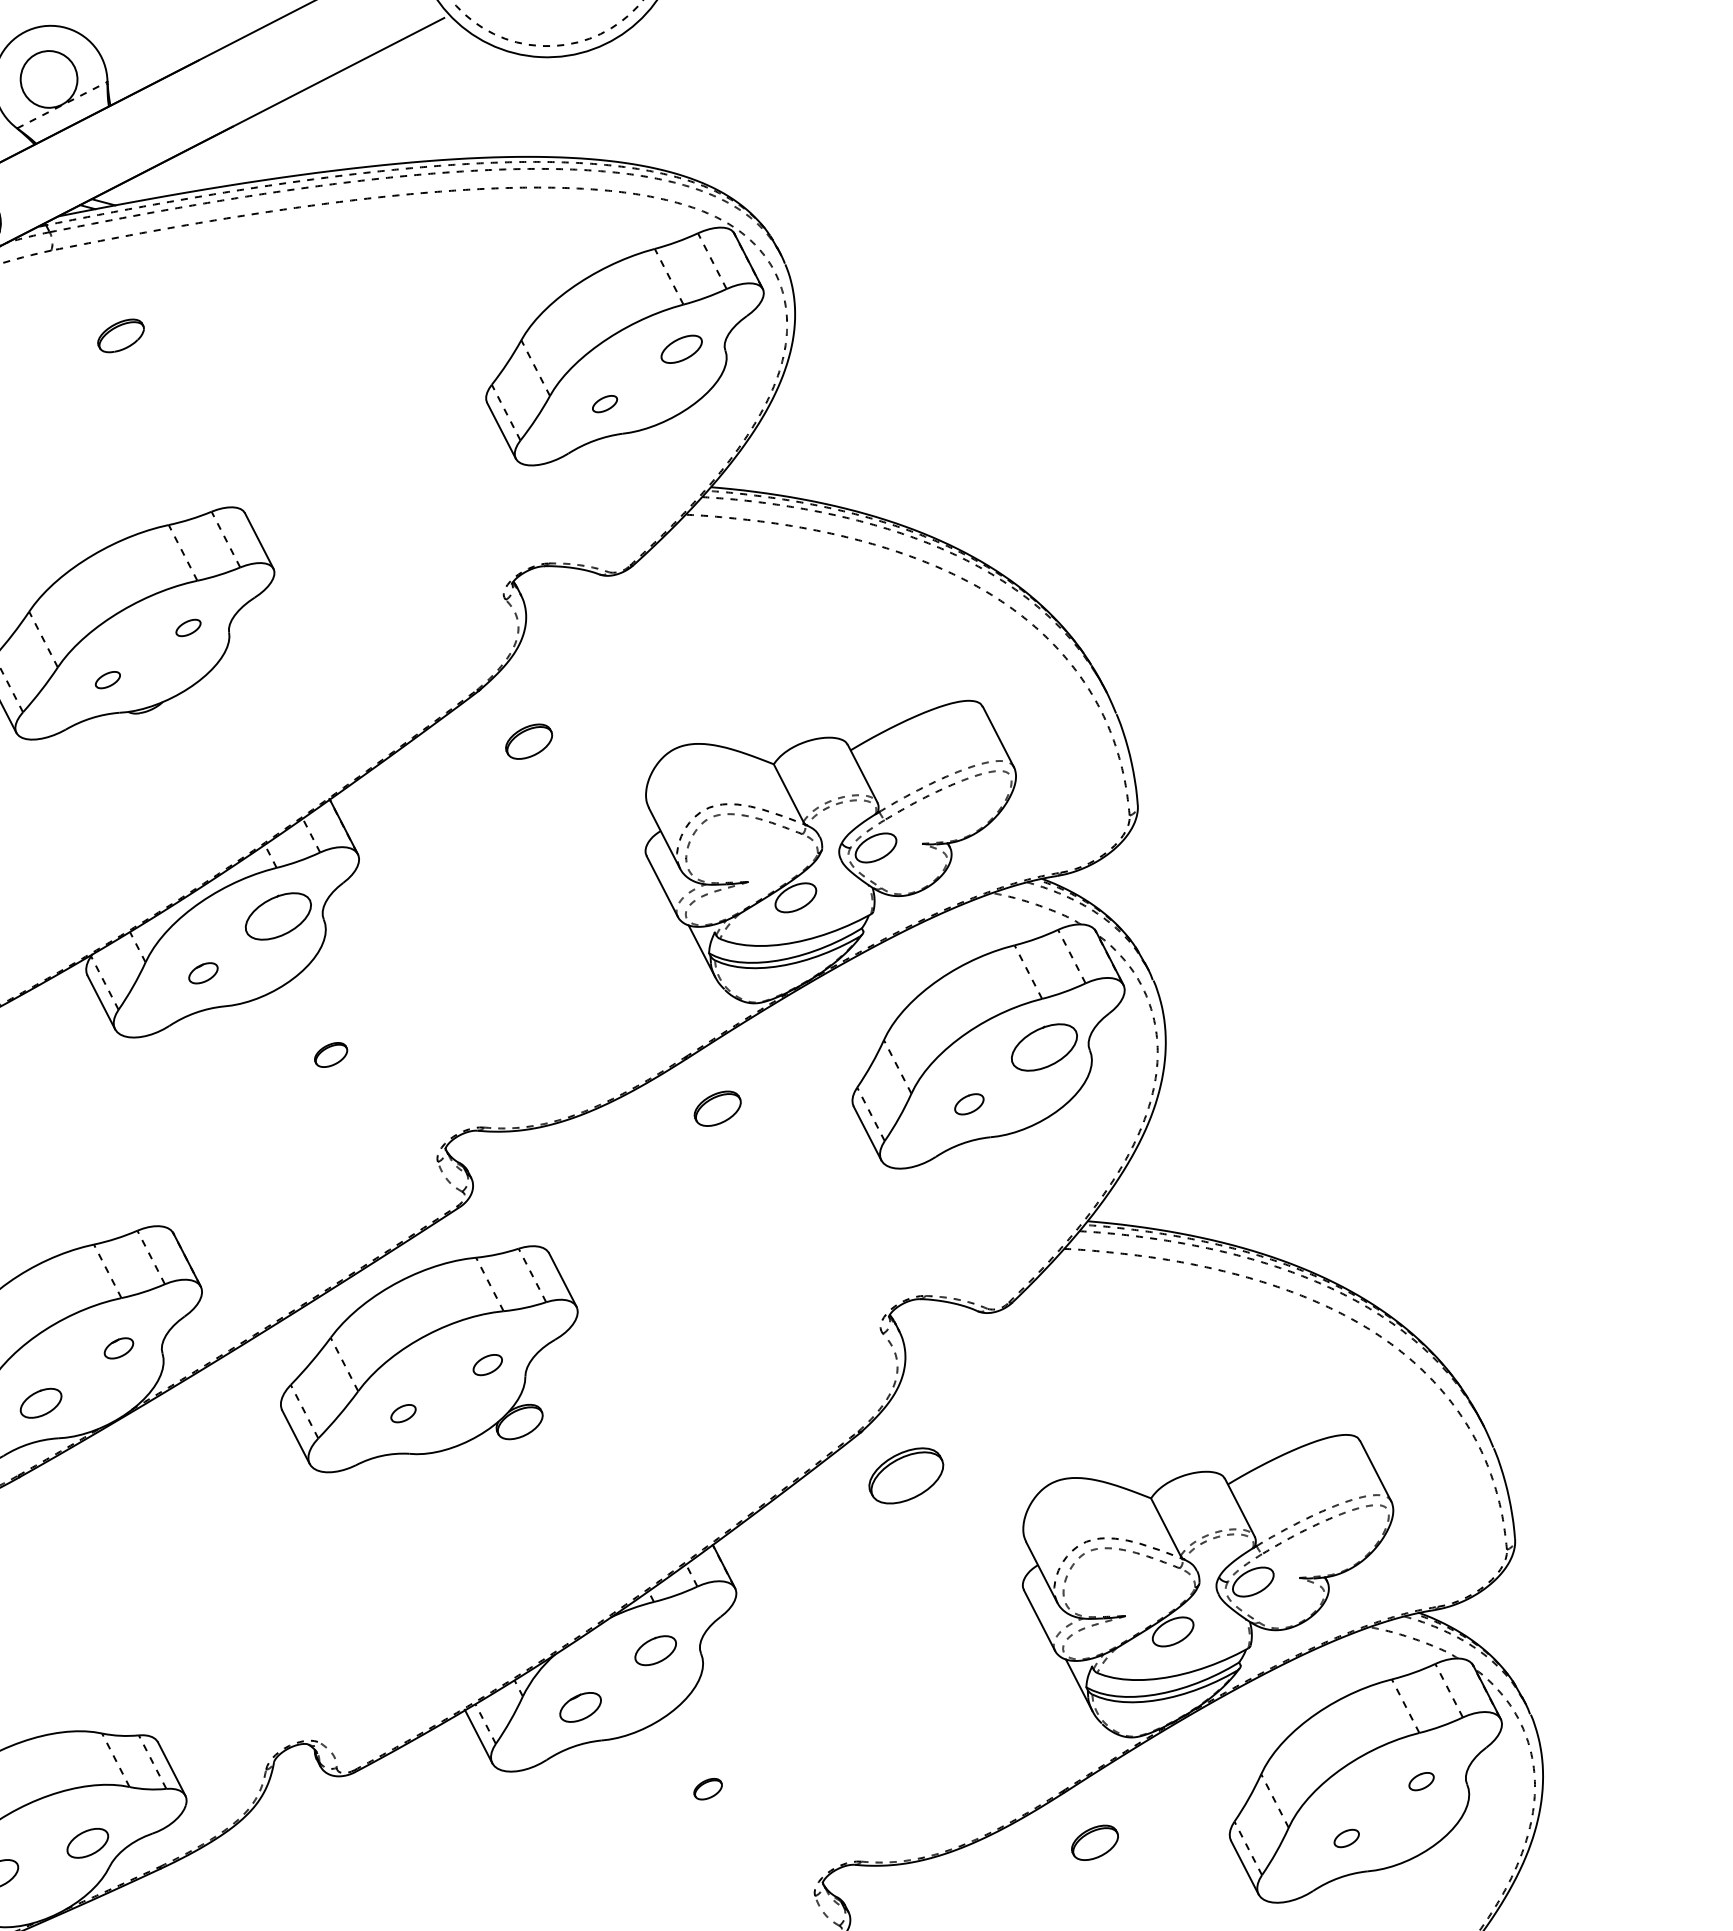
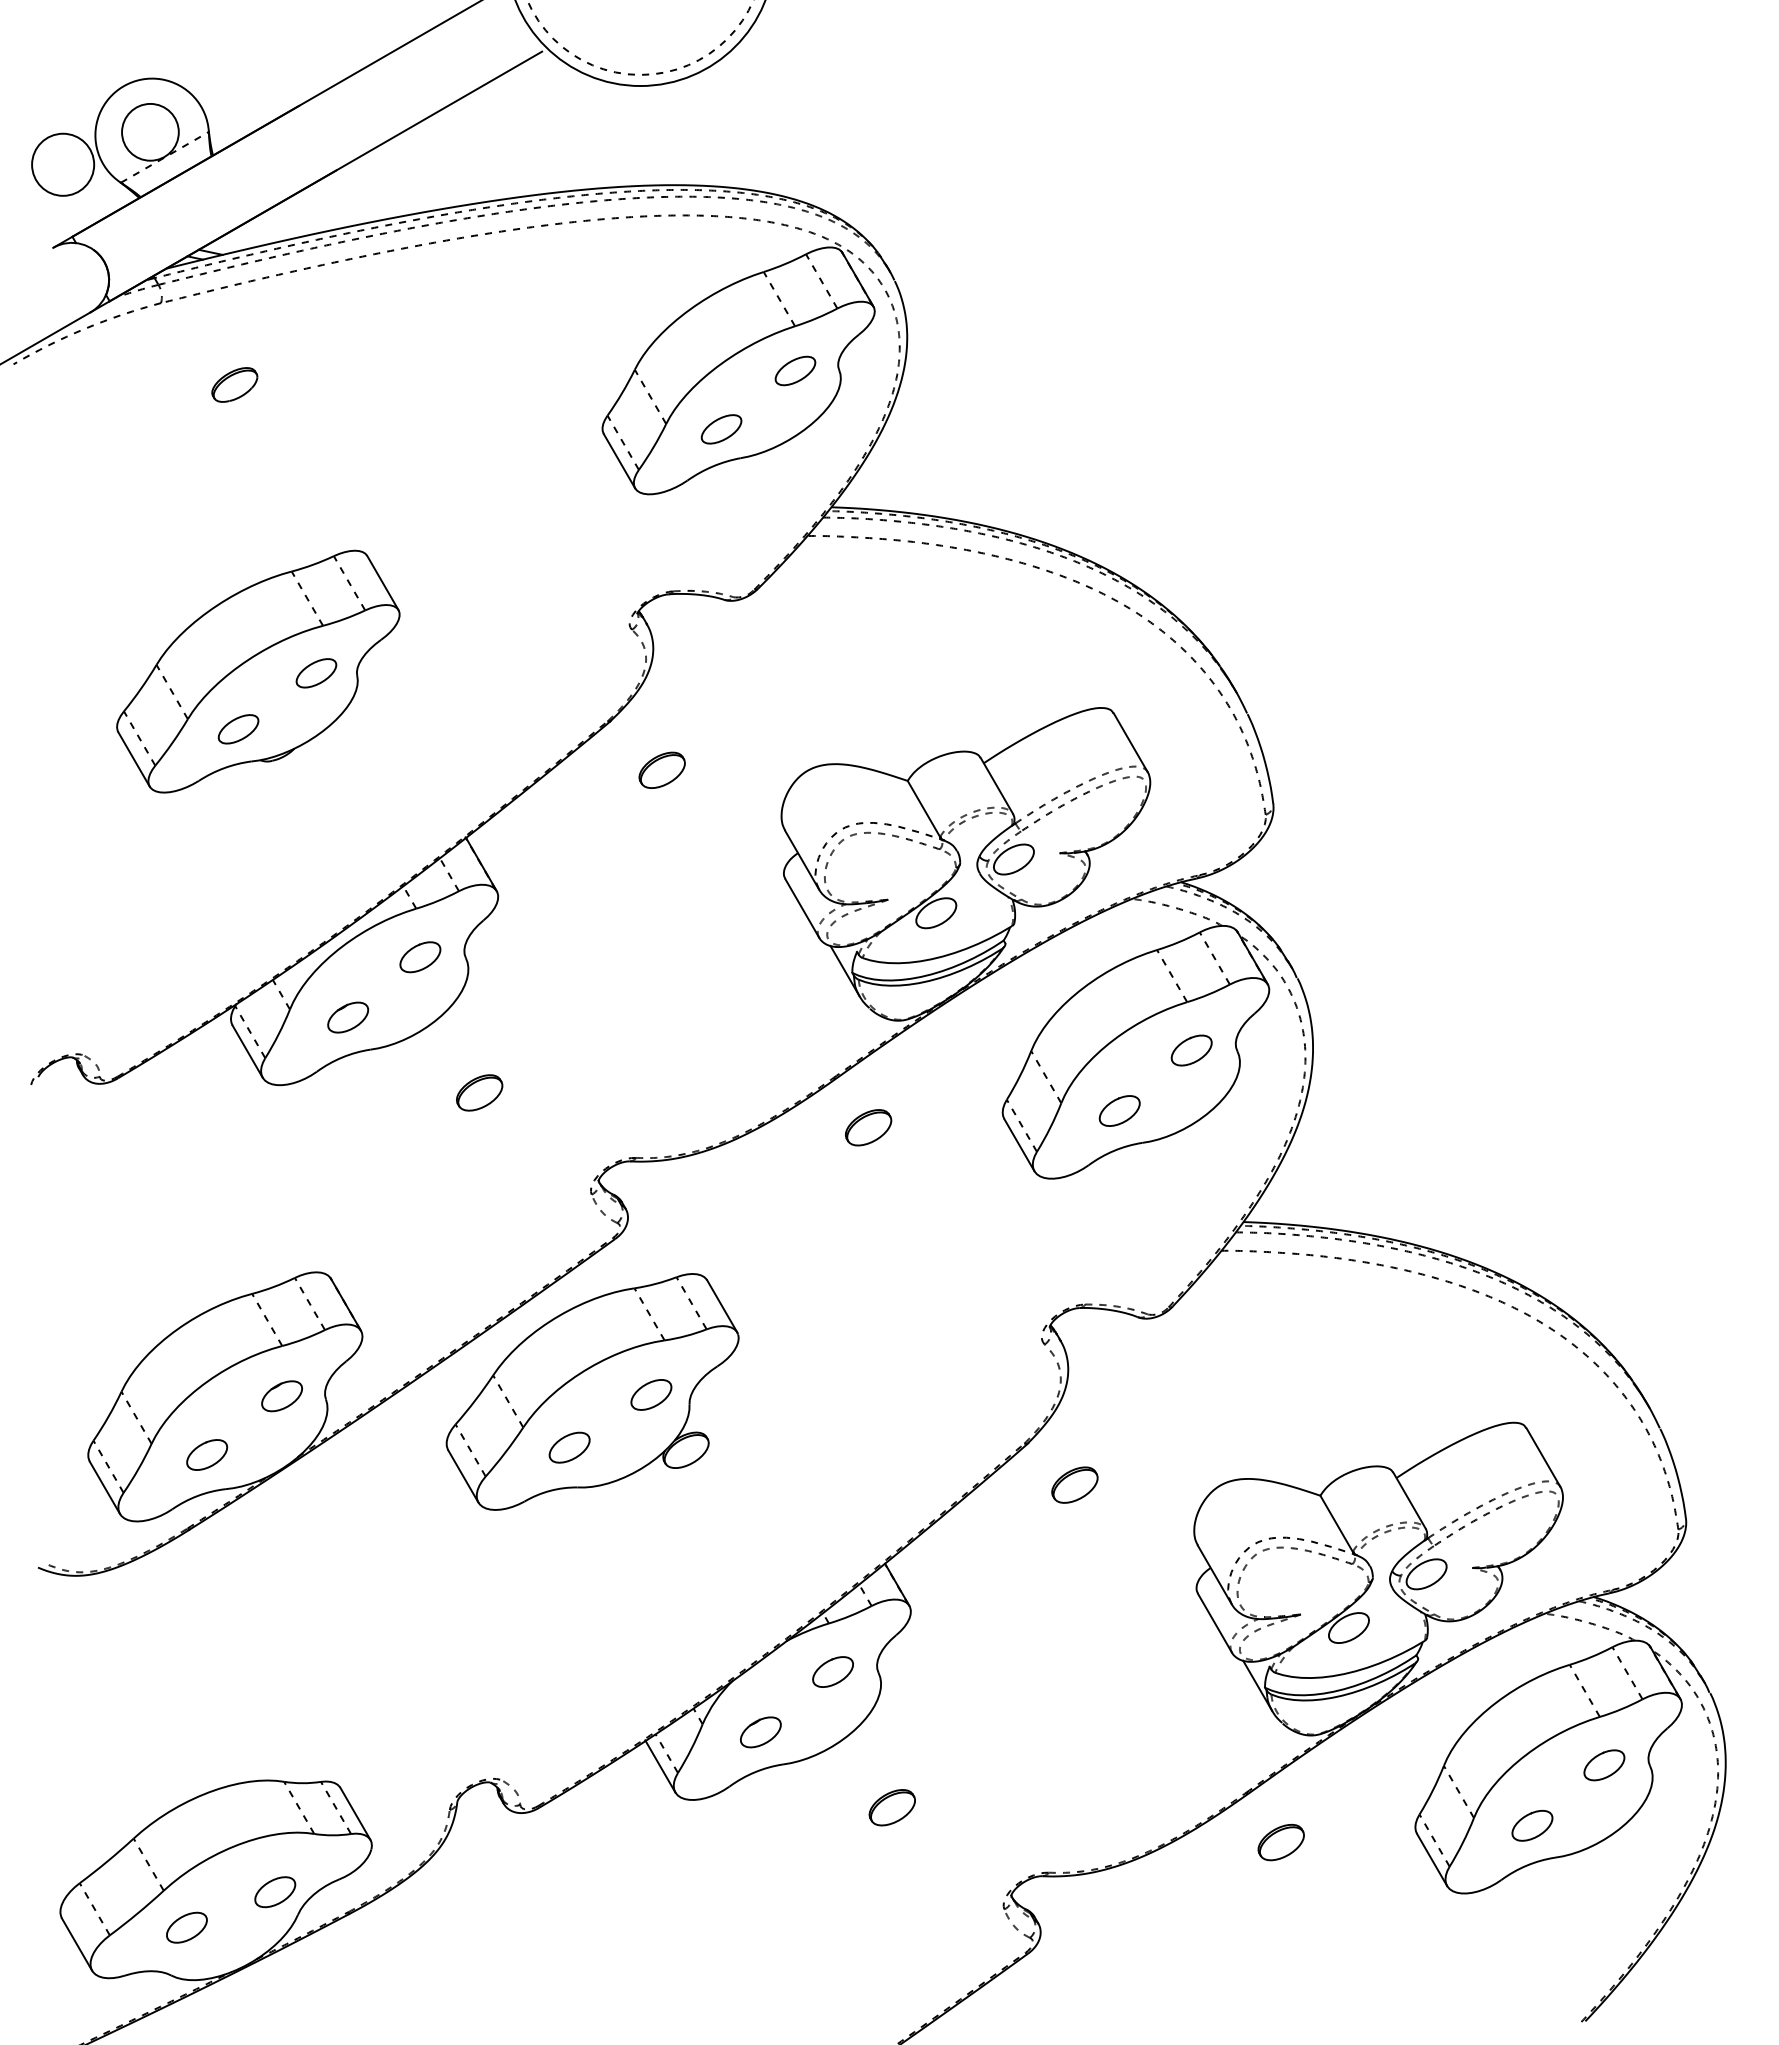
part: (604, 404) -> (721, 429), size x1.67
part: (188, 628) -> (316, 673), size x1.67
part: (107, 680) -> (238, 729), size x1.67
part: (278, 916) -> (420, 957), size x0.62
part: (203, 973) -> (348, 1017), size x1.43
part: (1044, 1047) -> (1191, 1050), size x0.62
part: (330, 1054) -> (479, 1092), size x1.43
part: (969, 1103) -> (1119, 1110), size x1.43
part: (119, 1348) -> (282, 1396), size x1.43
part: (487, 1364) -> (651, 1394), size x1.43
part: (403, 1413) -> (569, 1447), size x1.67
part: (906, 1475) -> (1074, 1484), size x0.62
part: (1421, 1781) -> (1604, 1765), size x1.67
part: (707, 1788) -> (891, 1807), size x1.67
part: (1346, 1838) -> (1532, 1825), size x1.67

